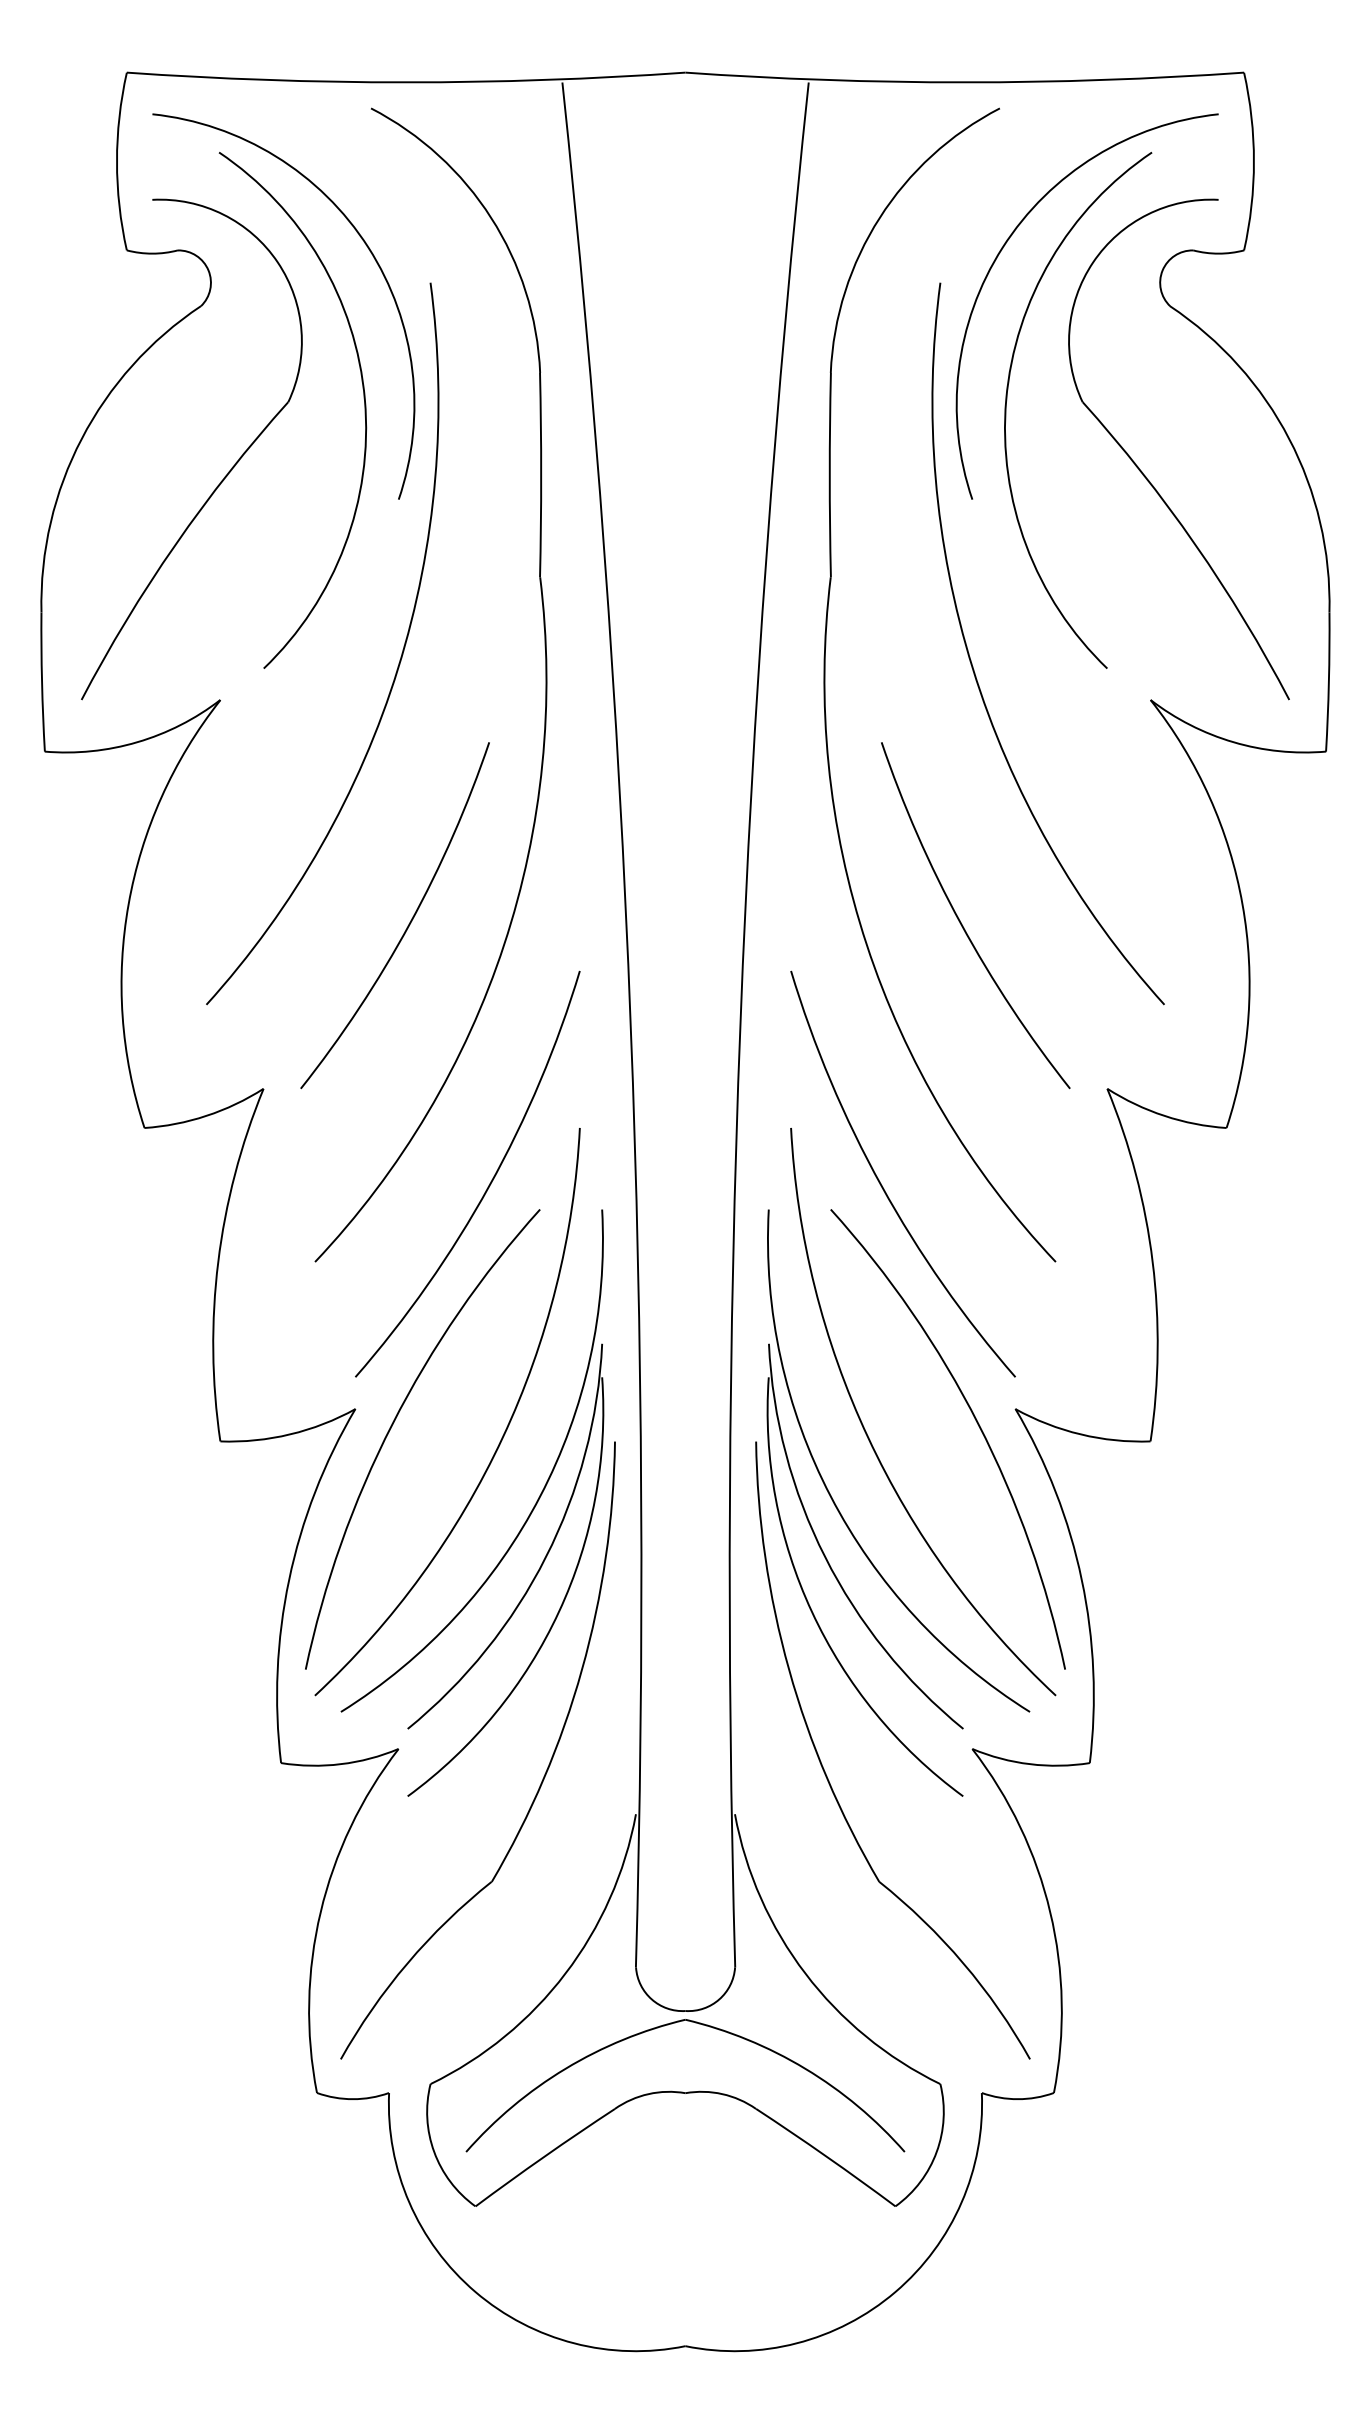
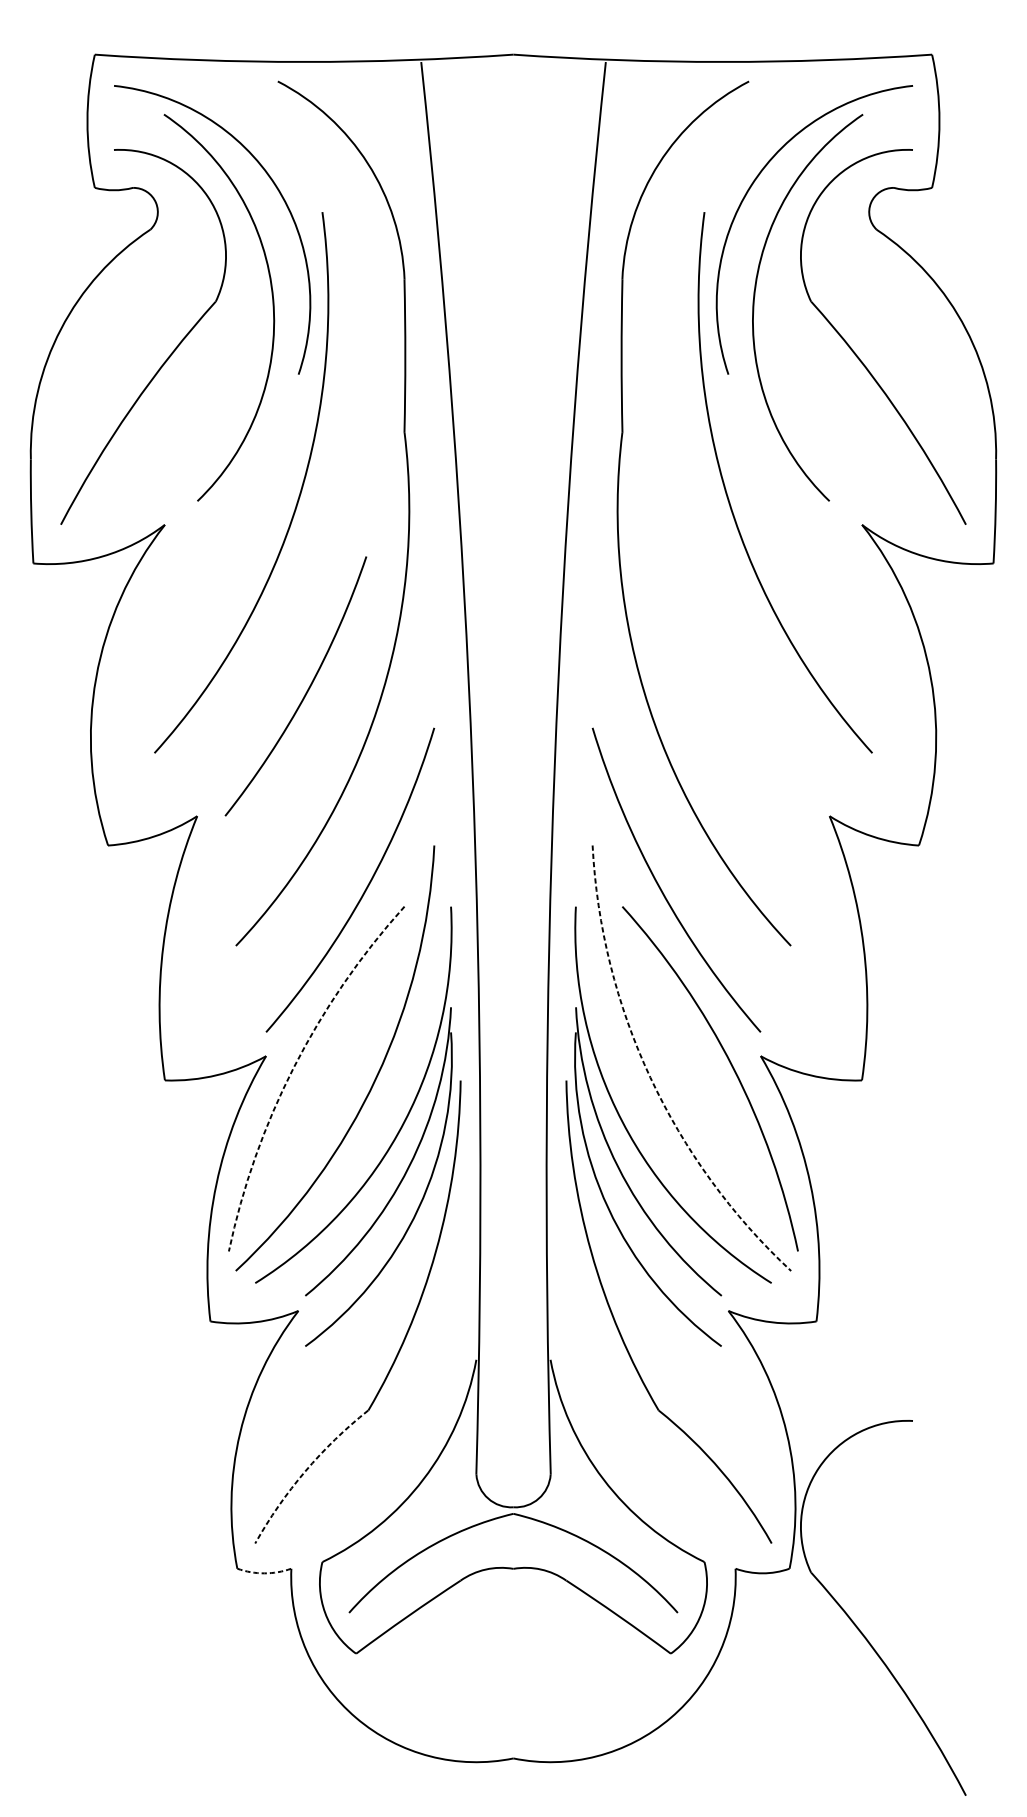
arc: (963, 925) -> (721, 693), removed
arc: (392, 1424) -> (293, 1067), solid -> dashed
arc: (868, 1437) -> (650, 1077), solid -> dashed
arc: (407, 1963) -> (305, 1471), solid -> dashed
arc: (353, 2099) -> (264, 1573), solid -> dashed
part: (1146, 2172) -> (858, 1628), added

